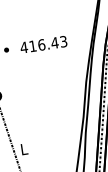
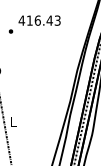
text: (43, 44) -> (39, 20), moved

